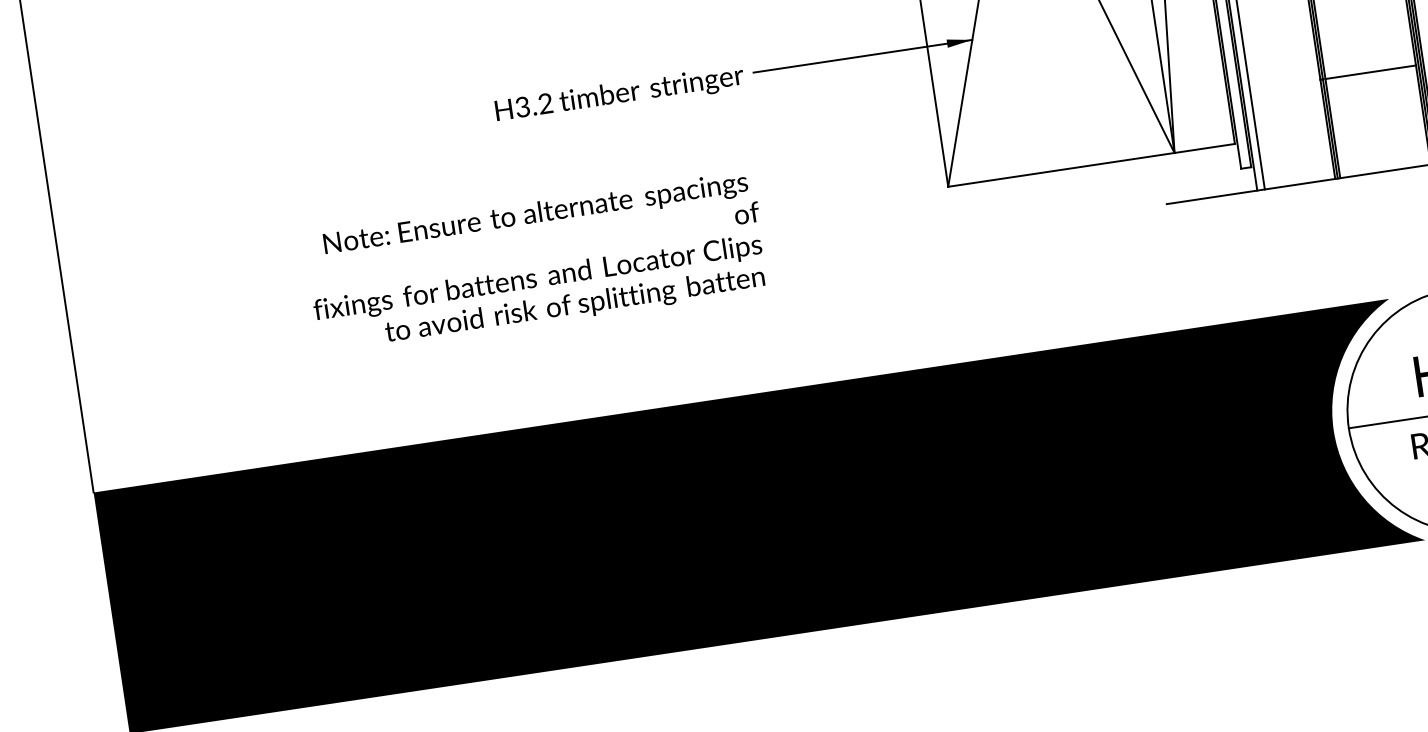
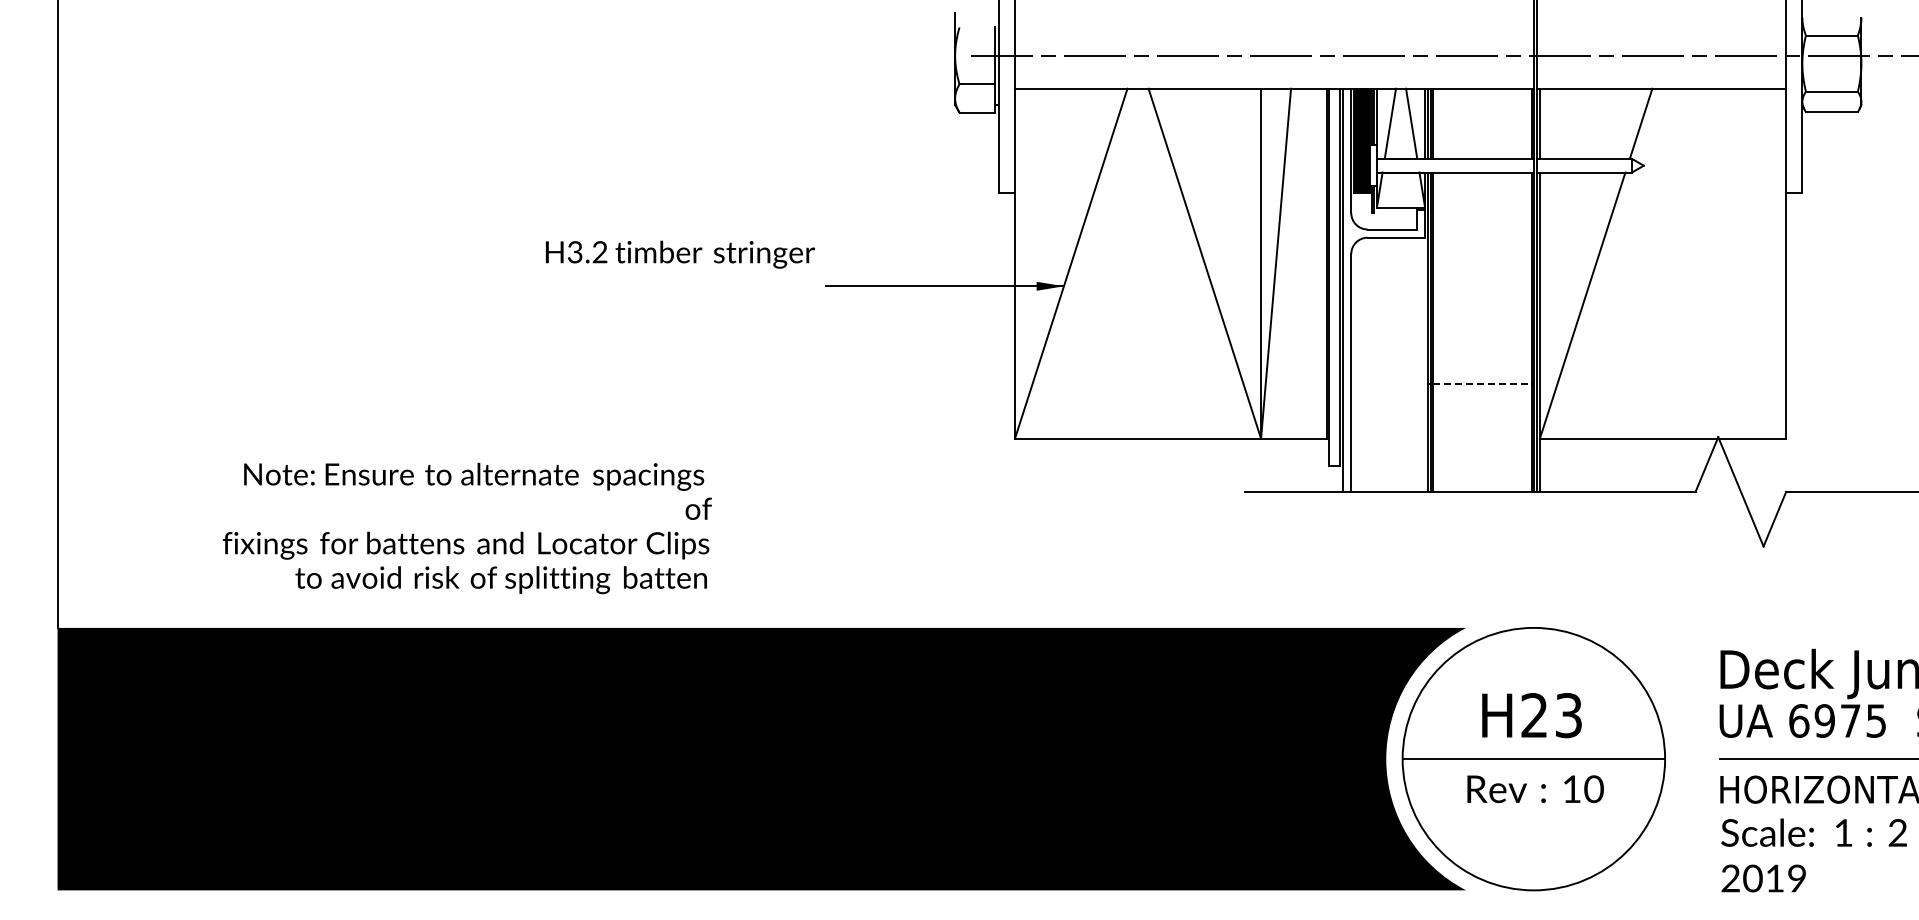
line: (1371, 71) -> (1483, 383), solid -> dashed
text: (619, 94) -> (680, 254), moved
text: (536, 263) -> (466, 528), moved

